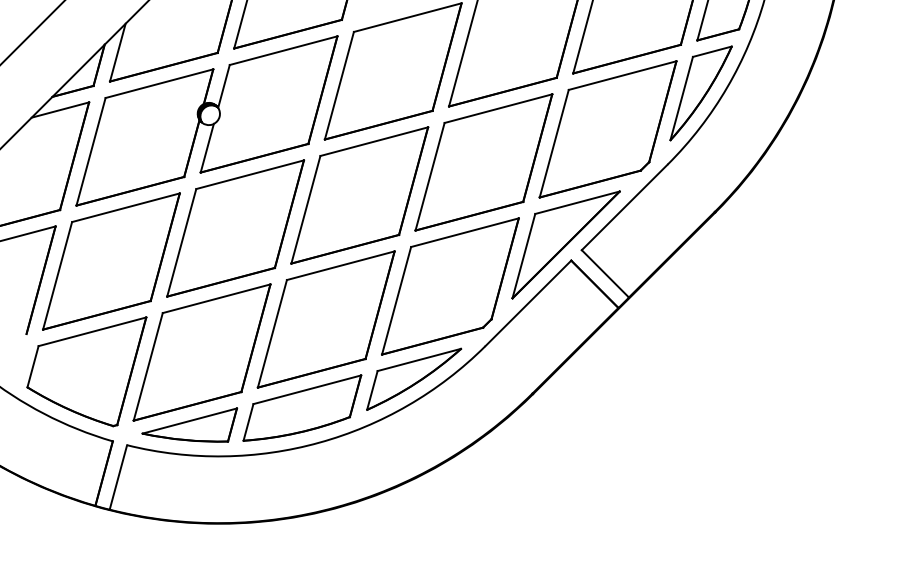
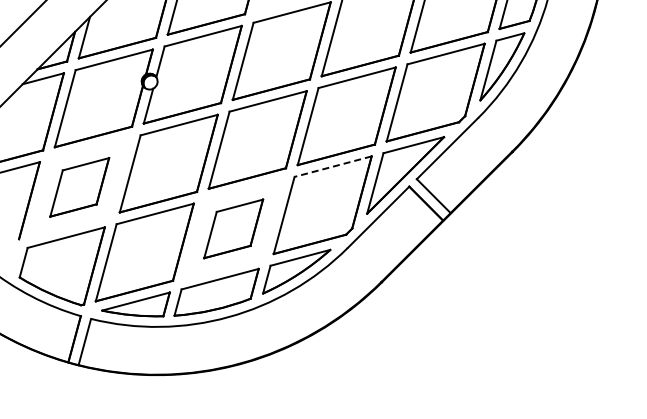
line: (465, 232) -> (333, 166), solid -> dashed
part: (110, 261) -> (79, 187), size x0.6
part: (325, 319) -> (233, 228), size x0.6

